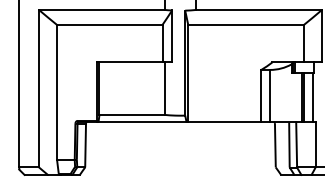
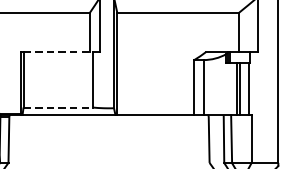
line: (132, 62) -> (58, 52), solid -> dashed
line: (132, 114) -> (58, 107), solid -> dashed

